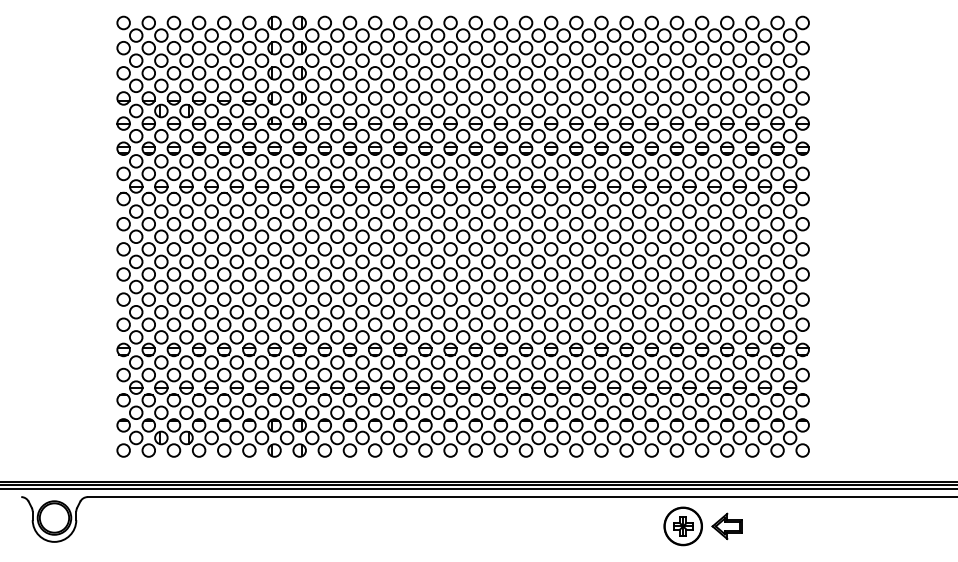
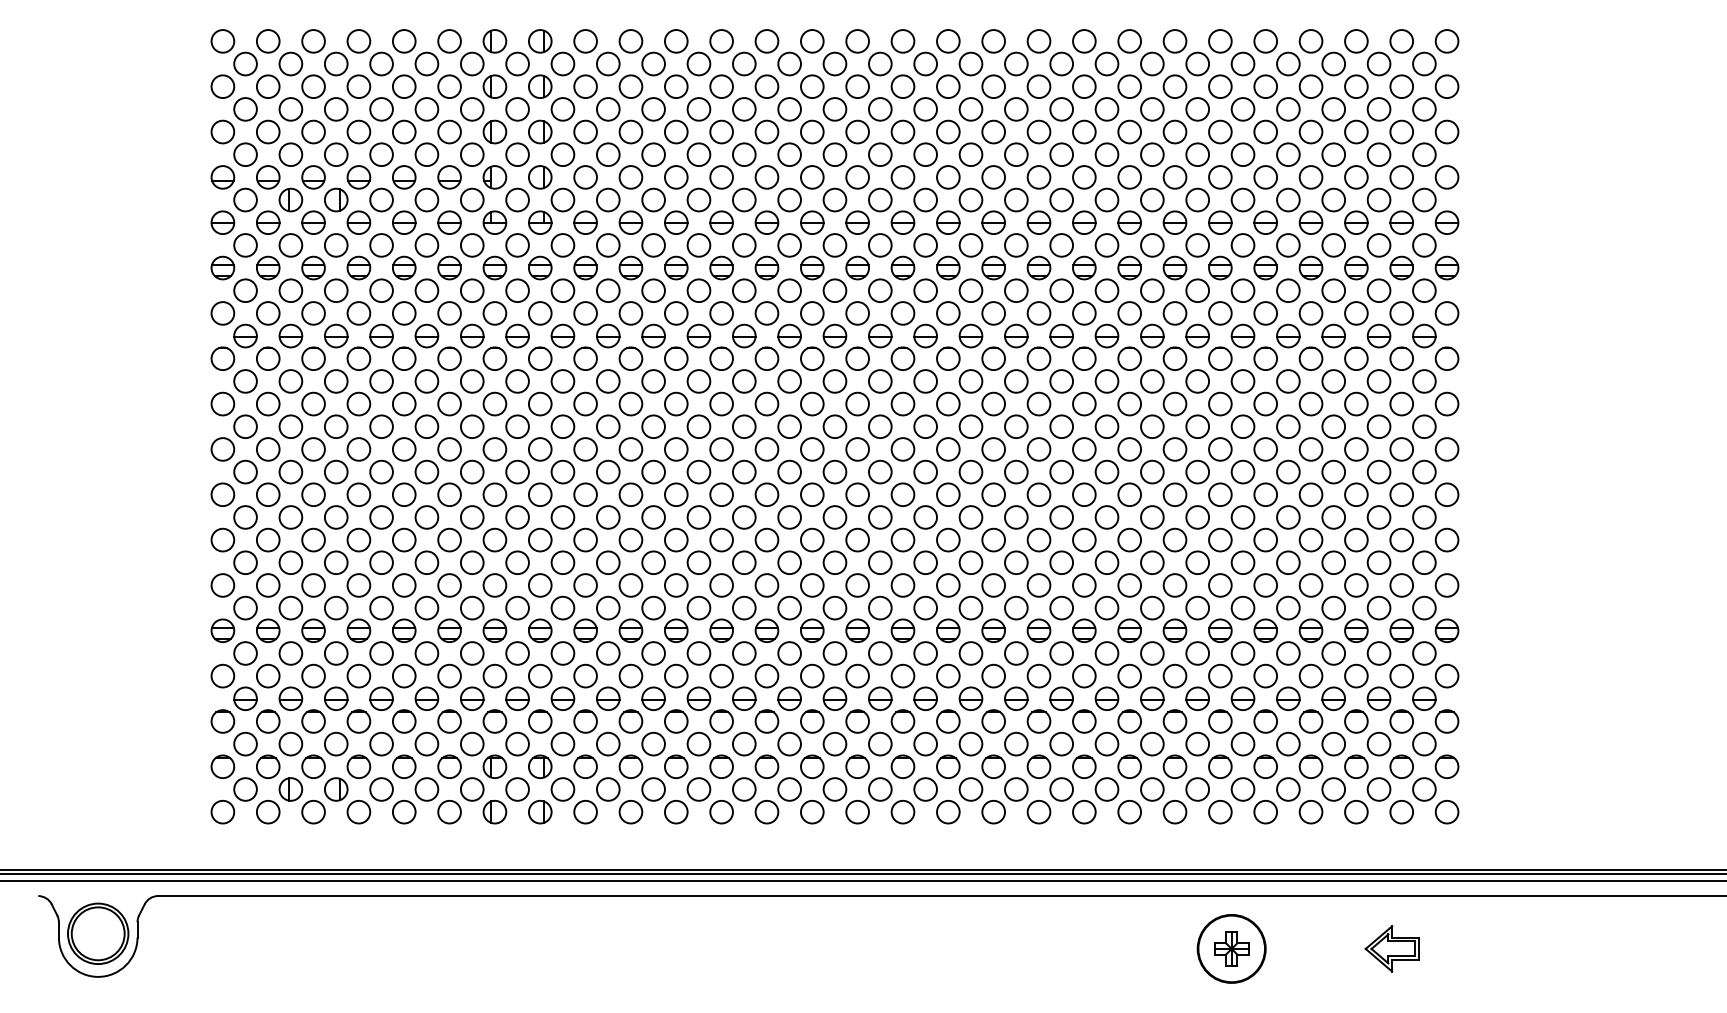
part: (726, 526) -> (1390, 949), moved

